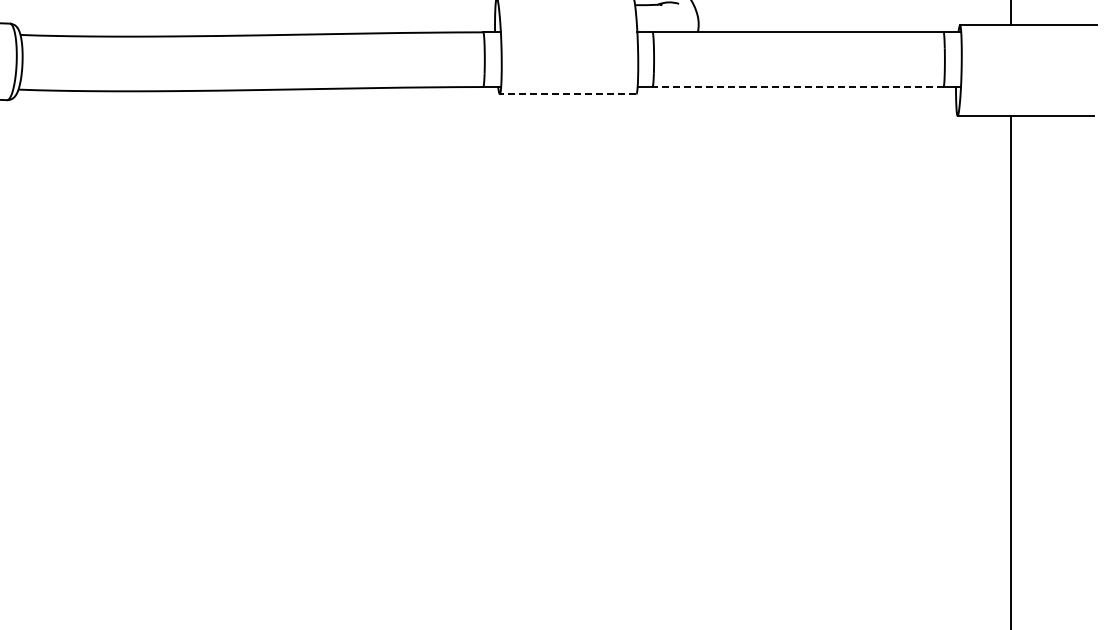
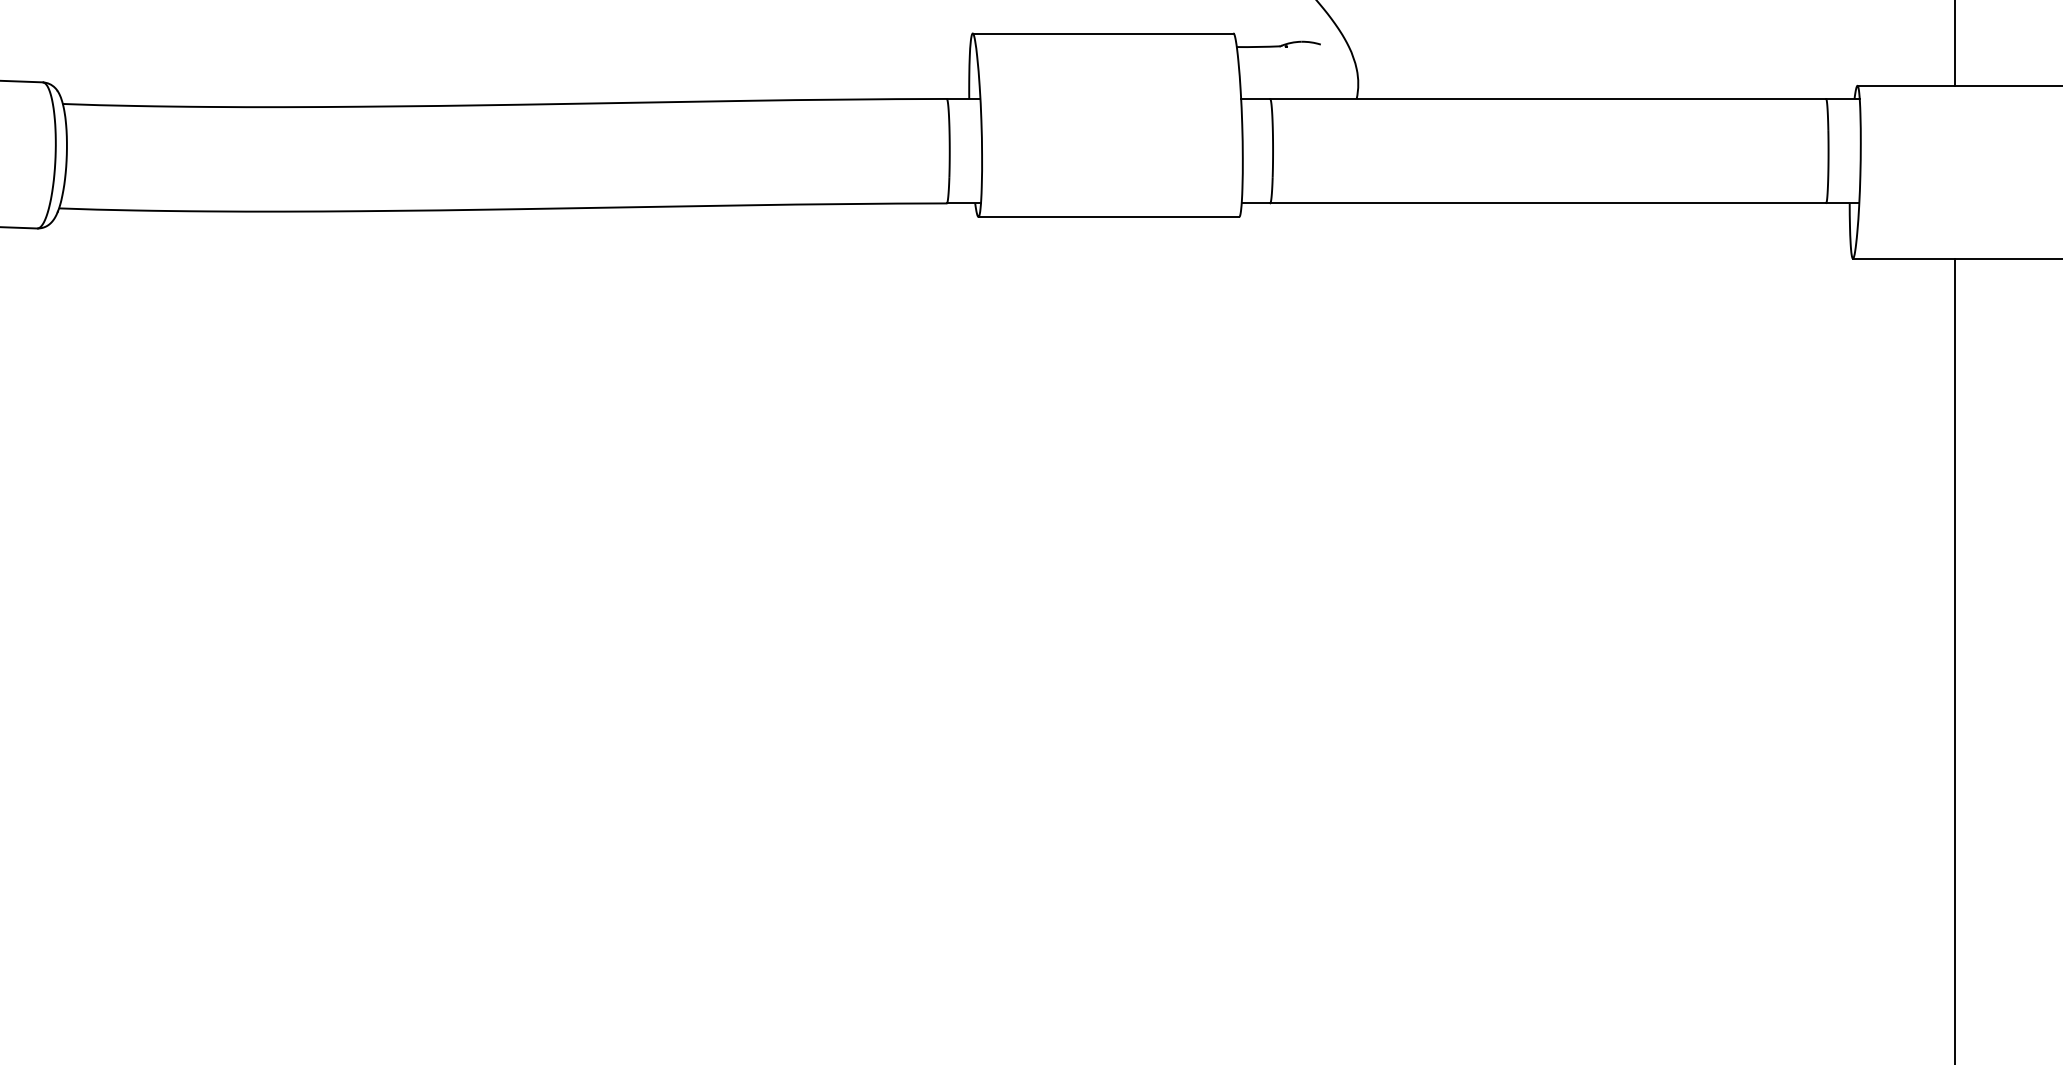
line: (798, 87) -> (1548, 204), dashed -> solid
line: (567, 94) -> (1107, 217), dashed -> solid

